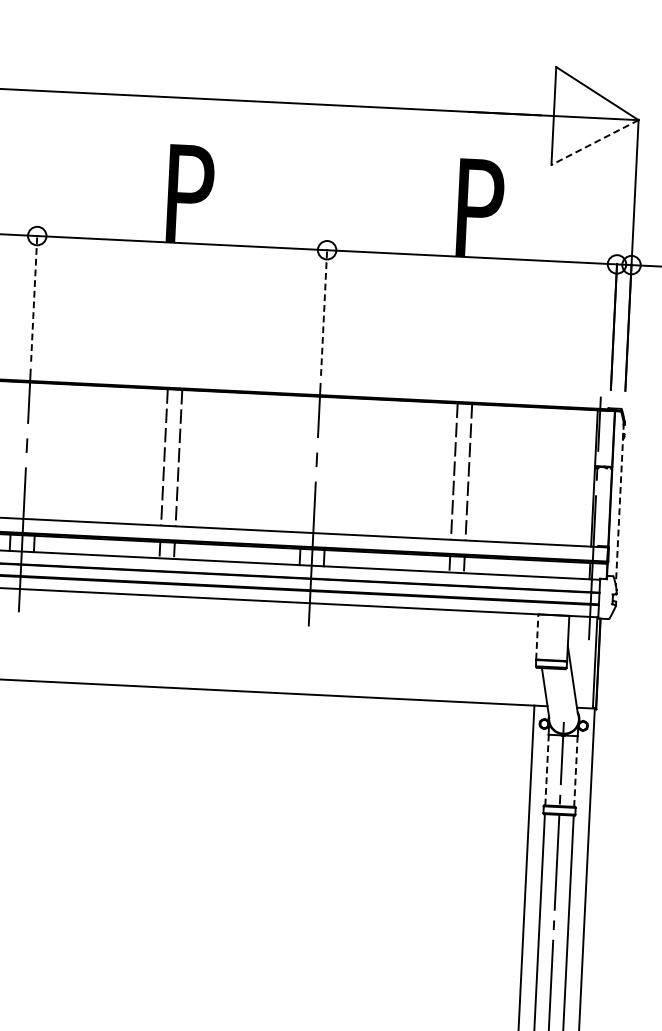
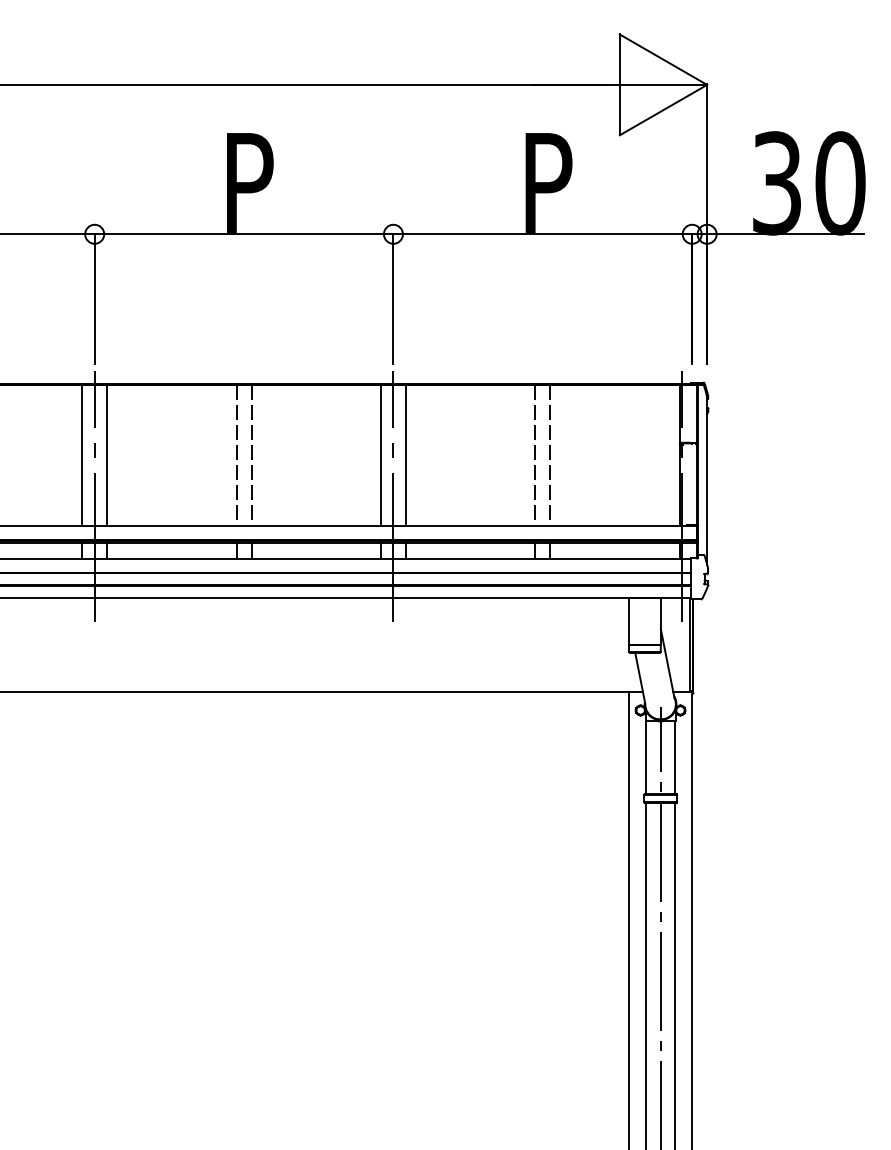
line: (595, 142) -> (663, 110), dashed -> solid
line: (34, 298) -> (94, 298), dashed -> solid
line: (324, 312) -> (393, 298), dashed -> solid
line: (14, 450) -> (82, 455), added
line: (39, 451) -> (107, 455), added
line: (305, 464) -> (381, 455), added
line: (328, 465) -> (405, 455), added
line: (620, 504) -> (707, 480), dashed -> solid
line: (536, 636) -> (628, 620), dashed -> solid
line: (546, 769) -> (645, 757), dashed -> solid
line: (575, 771) -> (675, 757), dashed -> solid

